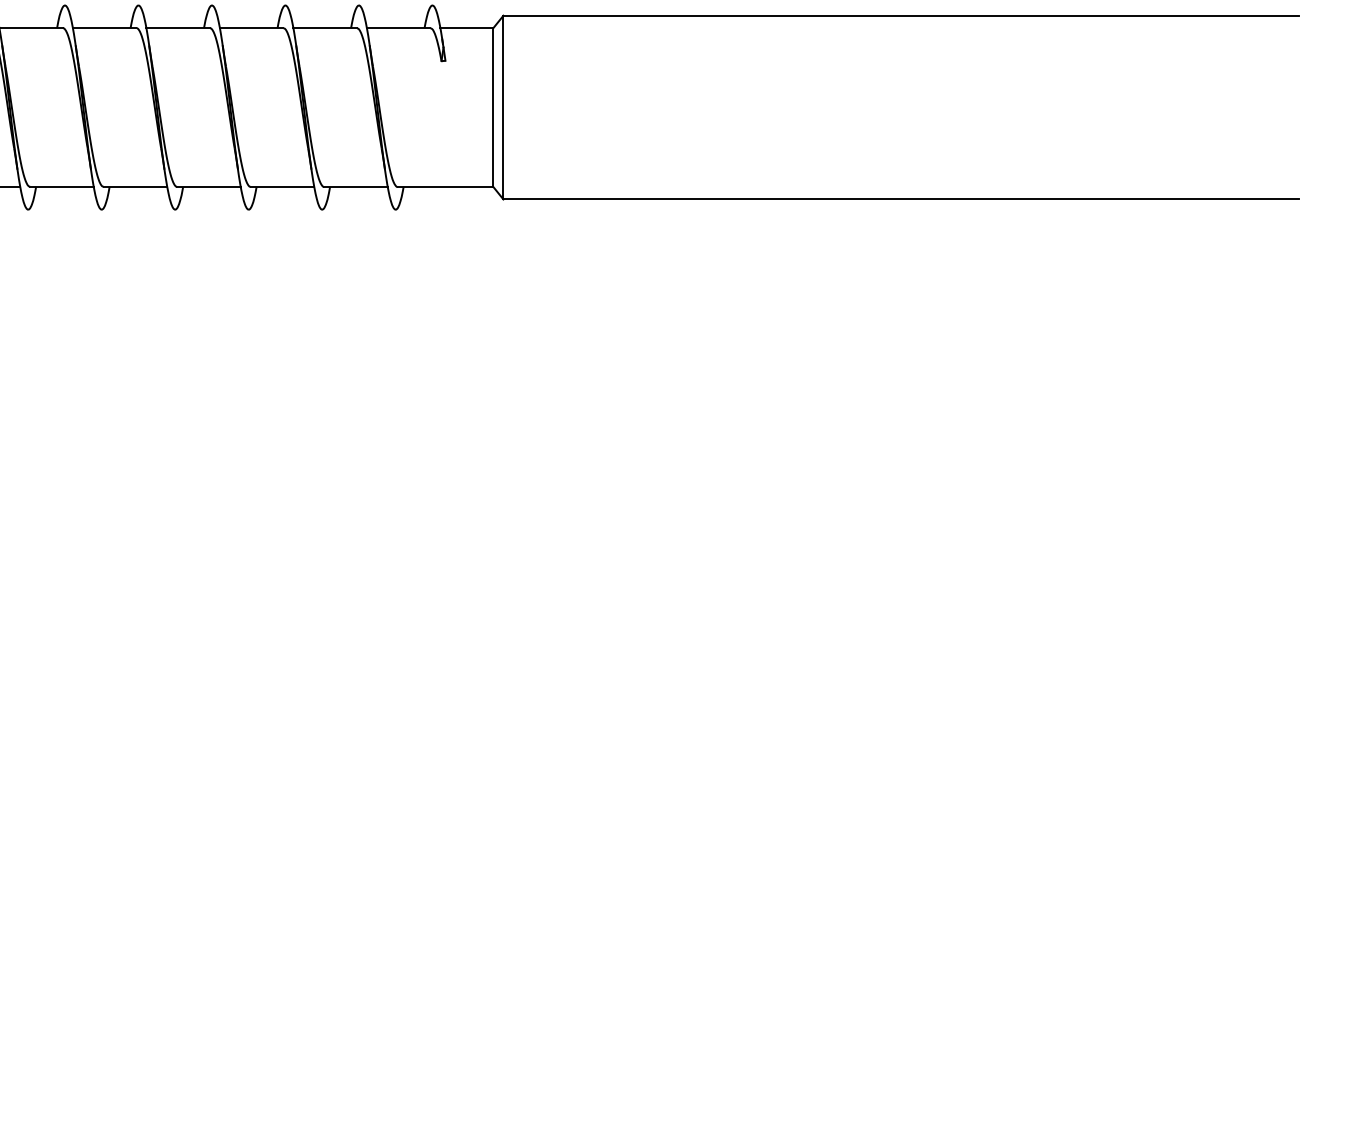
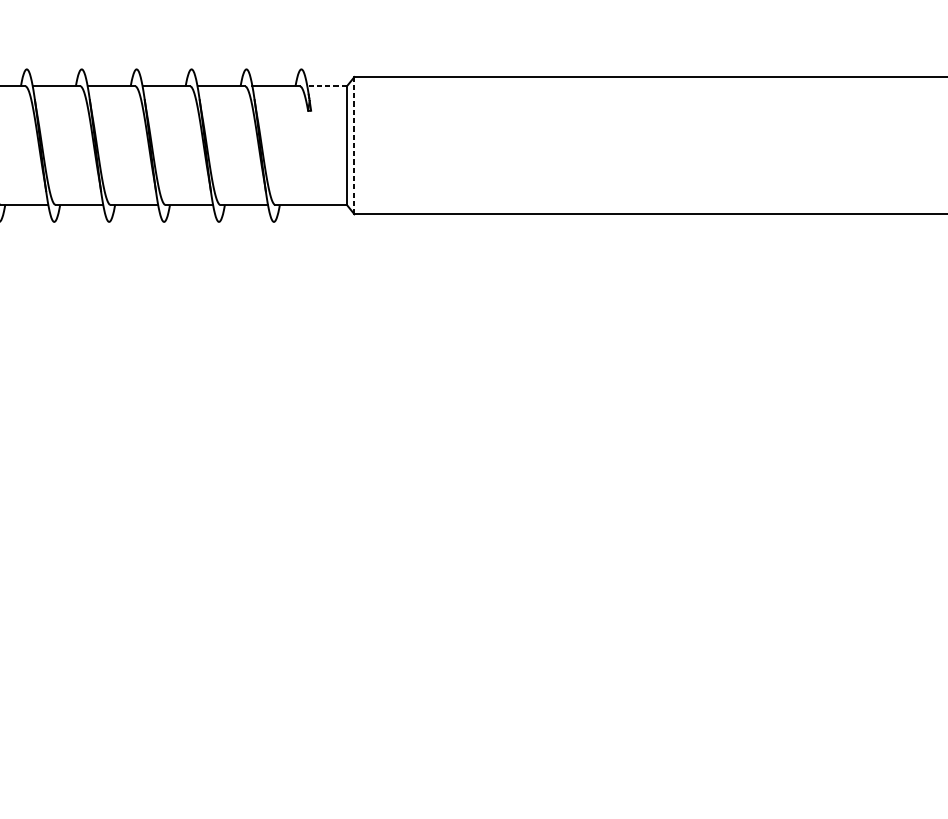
line: (466, 28) -> (326, 86), solid -> dashed
line: (503, 107) -> (354, 145), solid -> dashed

